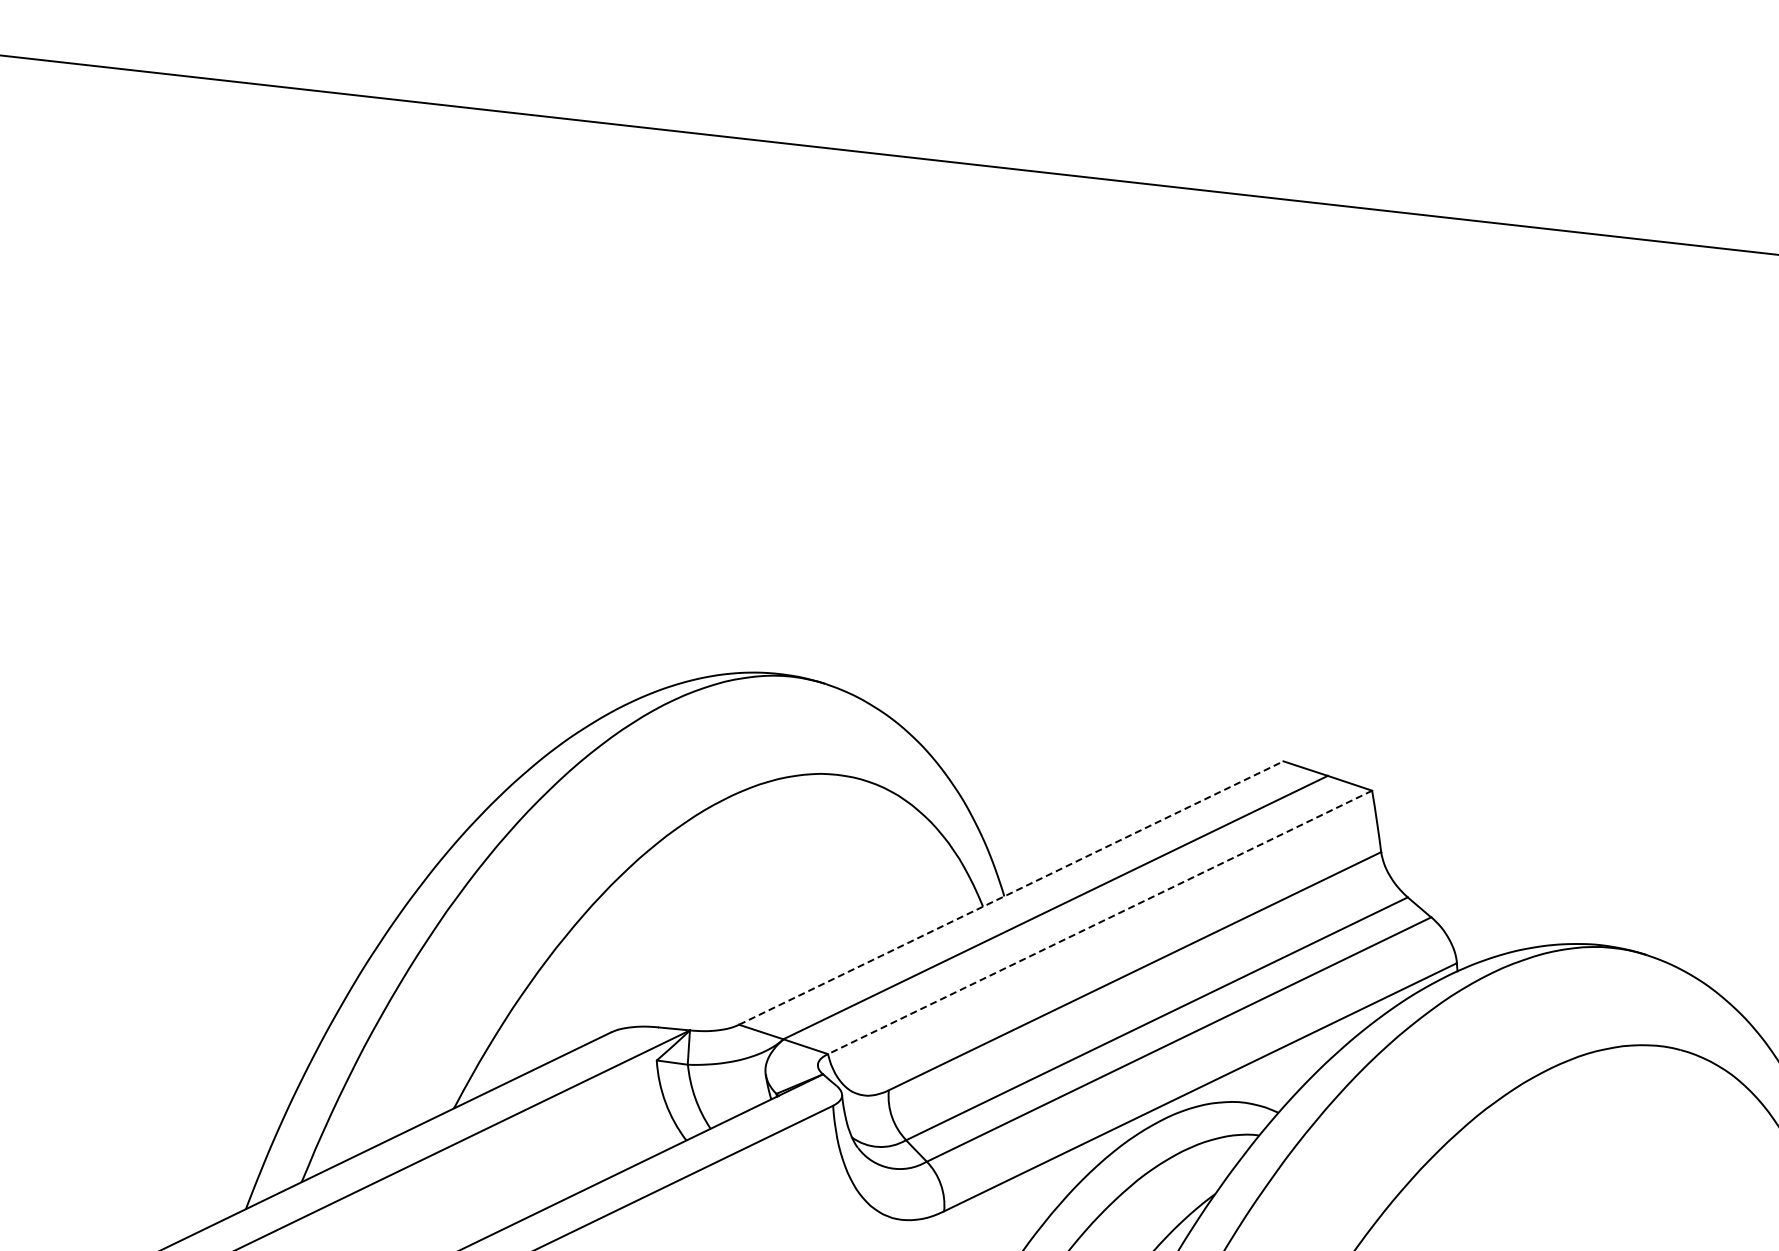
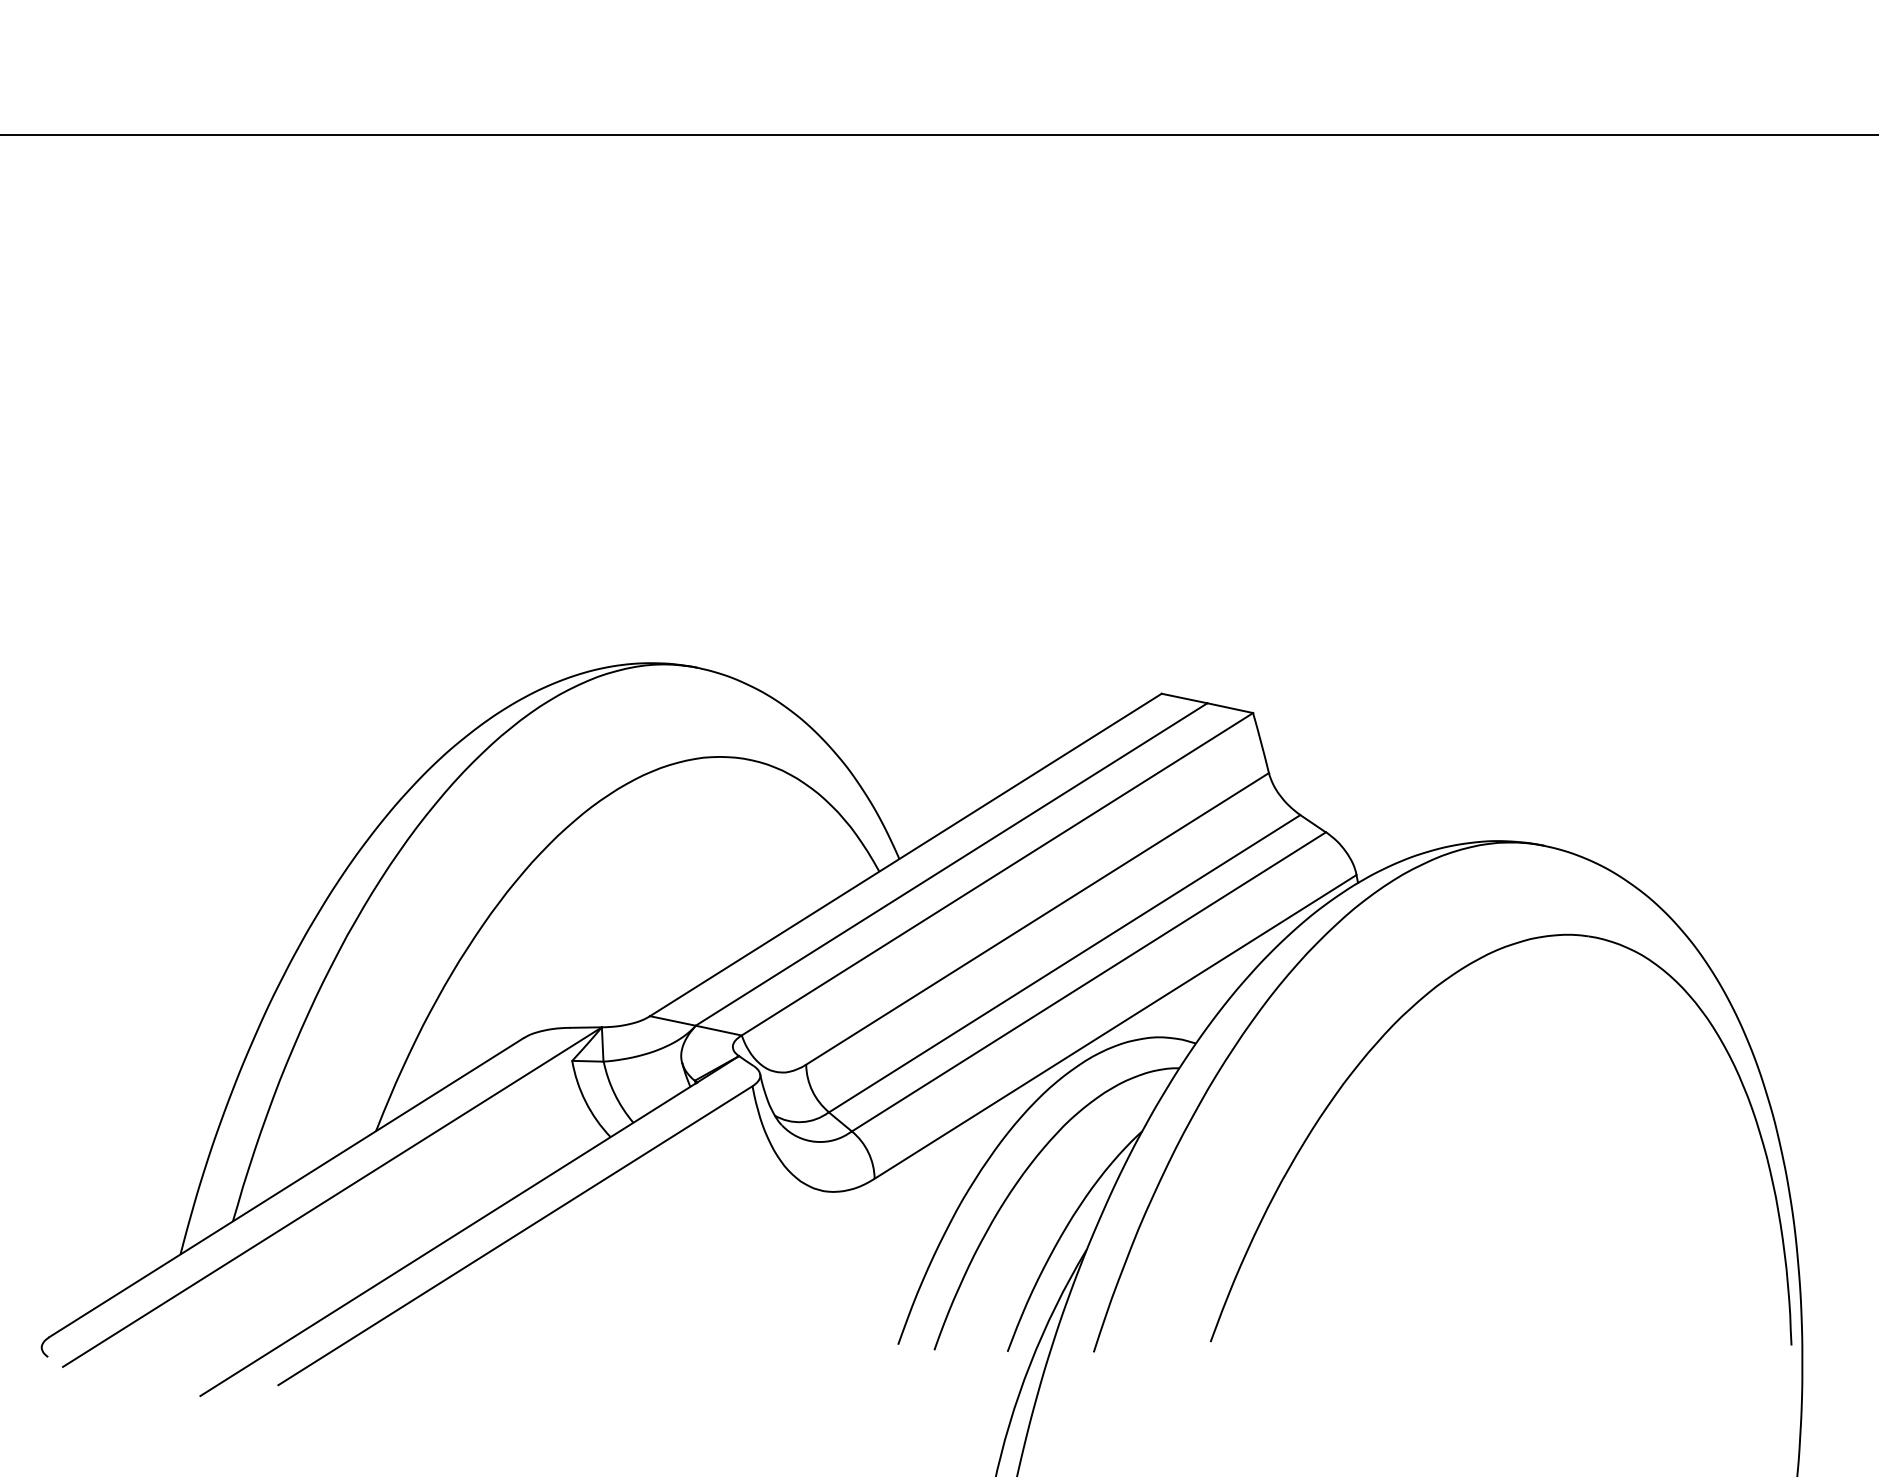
line: (1011, 892) -> (906, 854), dashed -> solid
line: (1100, 922) -> (997, 874), dashed -> solid

